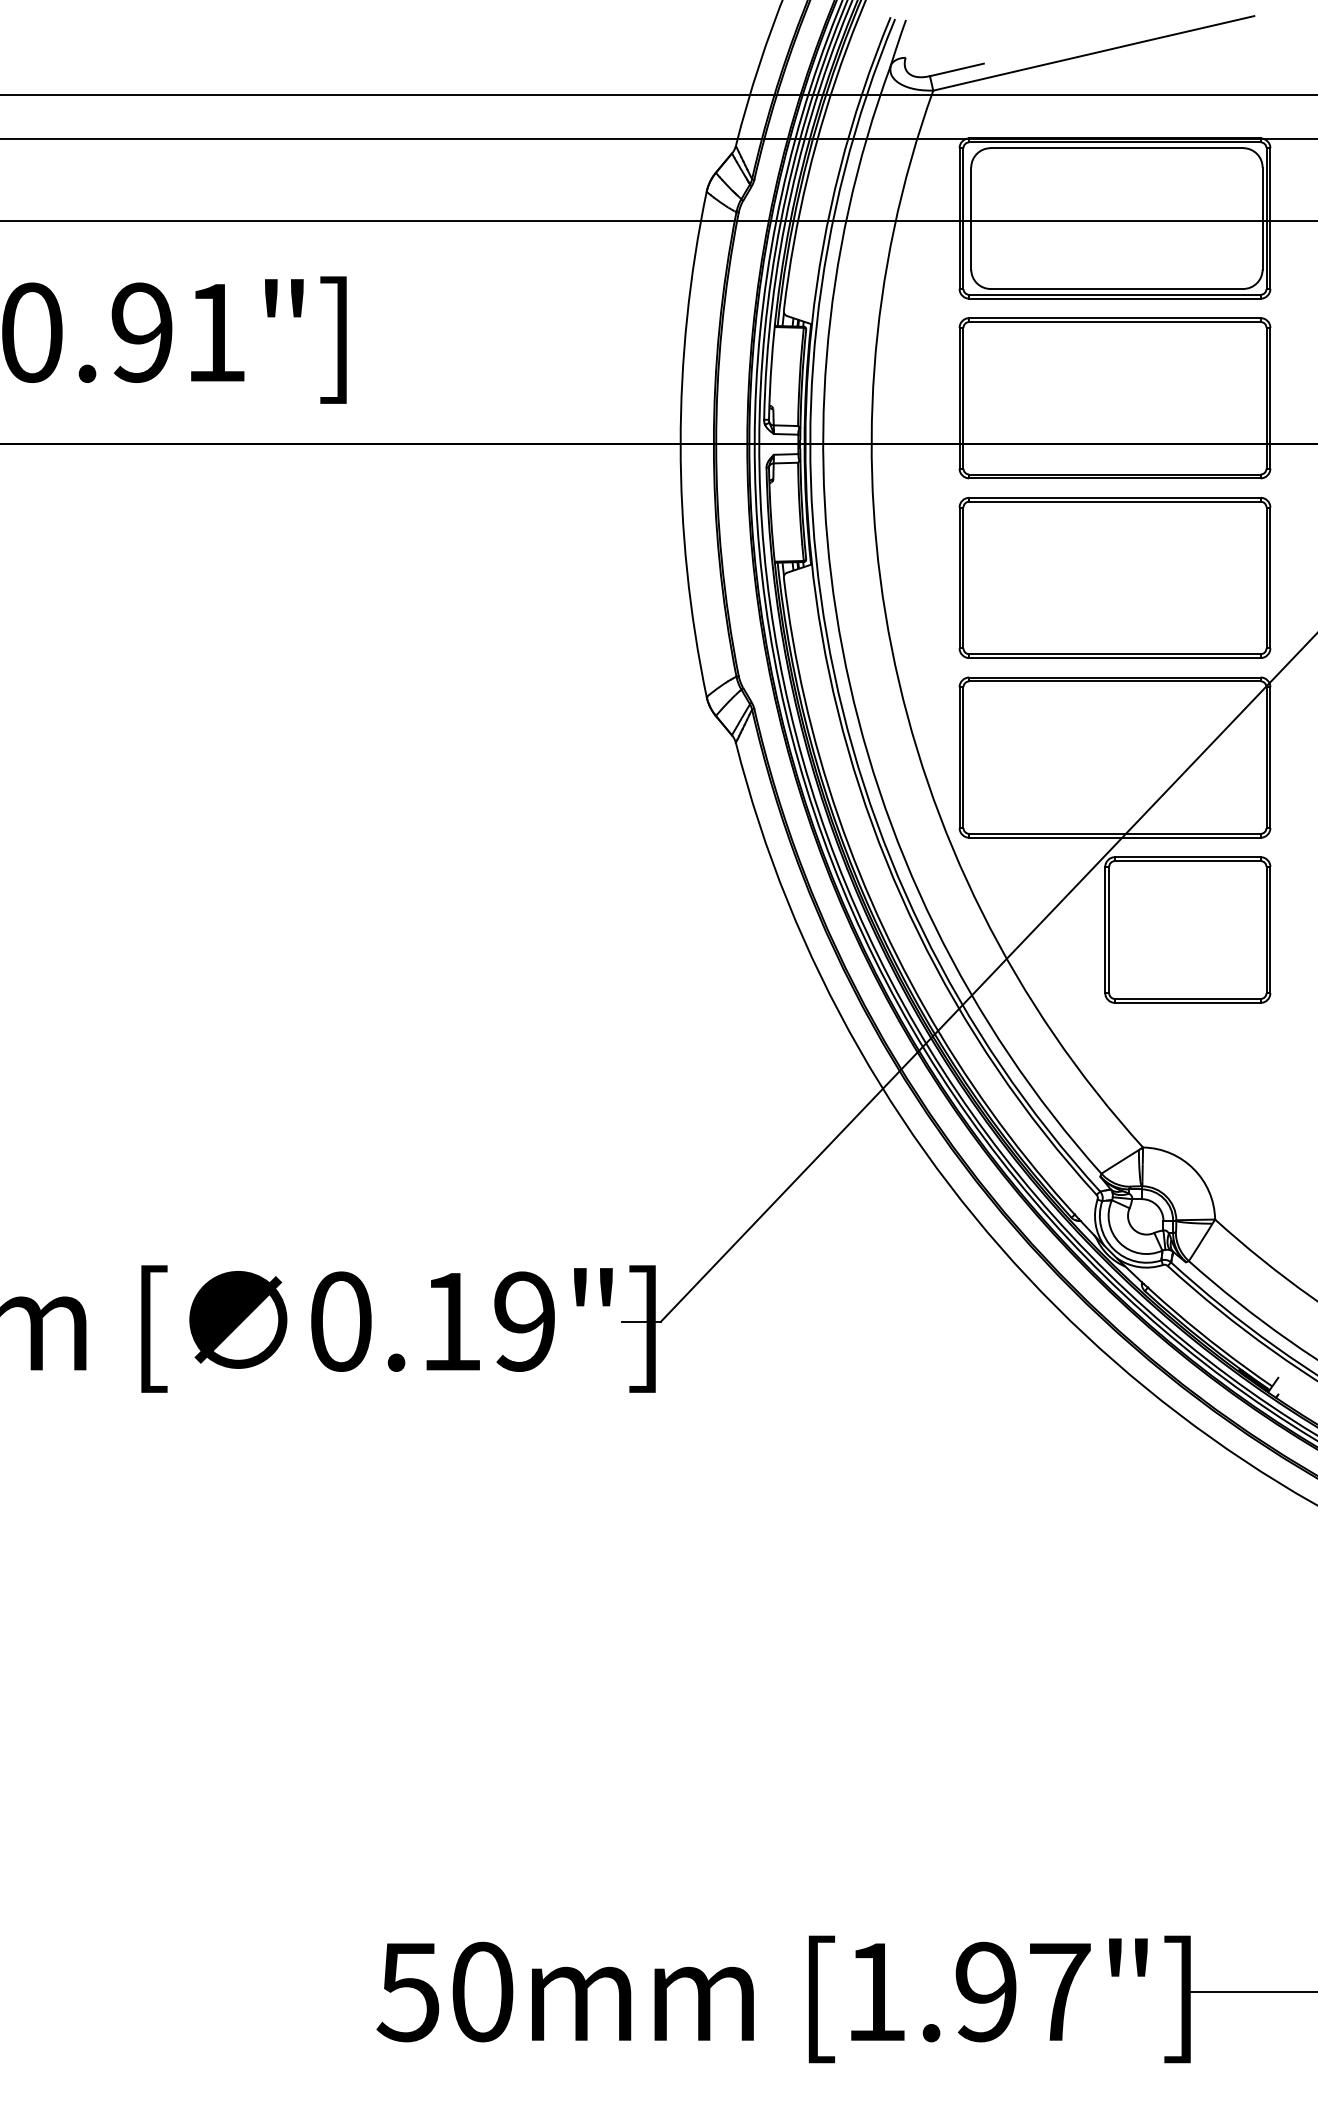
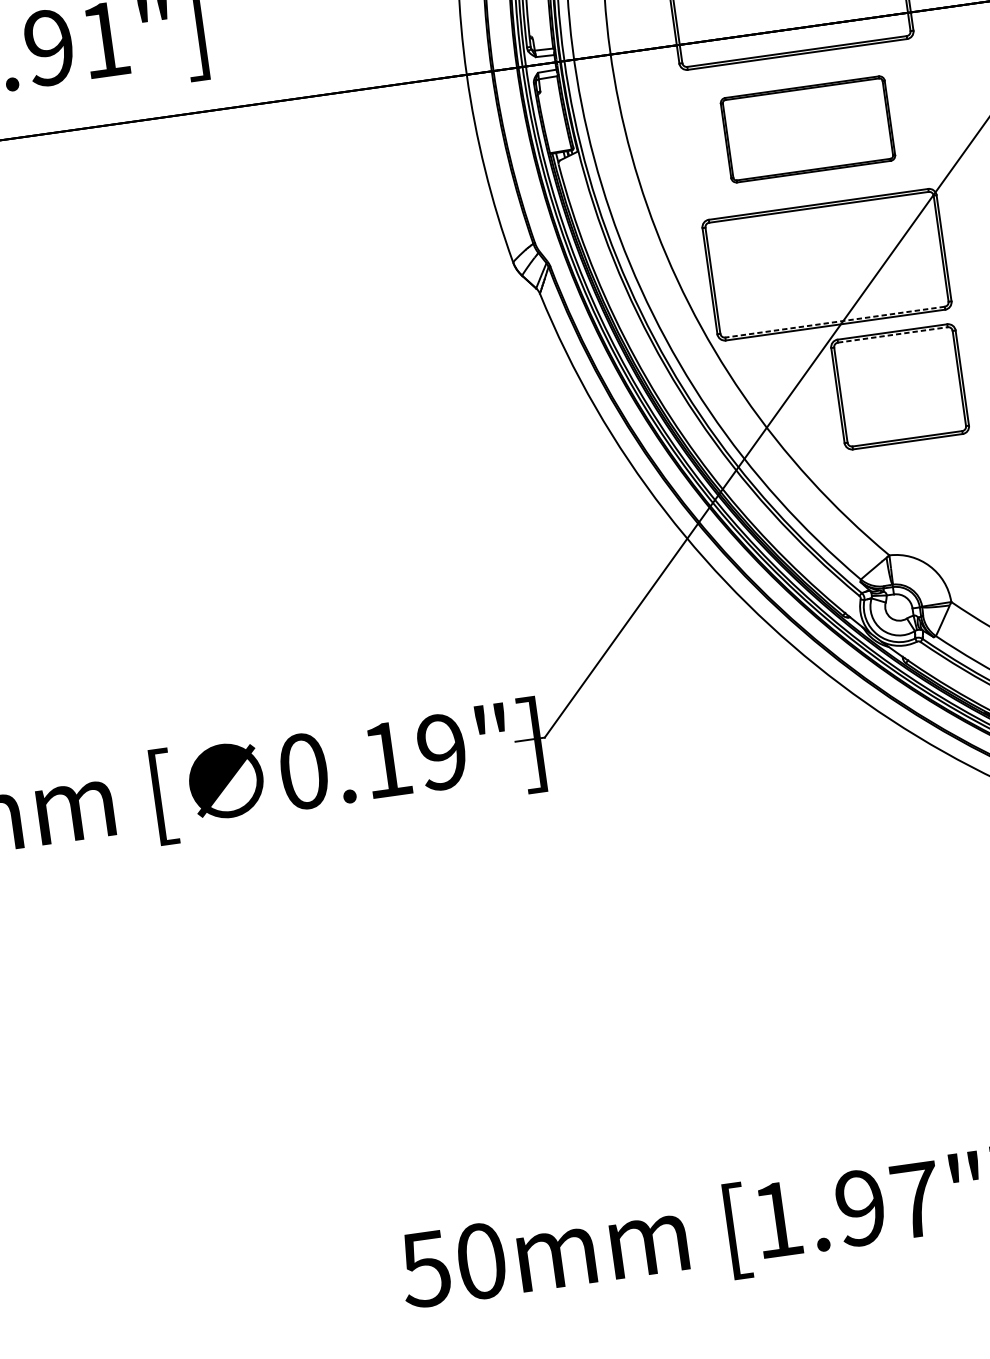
part: (1114, 577) -> (807, 129), size x0.7
line: (1114, 833) -> (834, 321), solid -> dashed
line: (1187, 861) -> (892, 335), solid -> dashed

